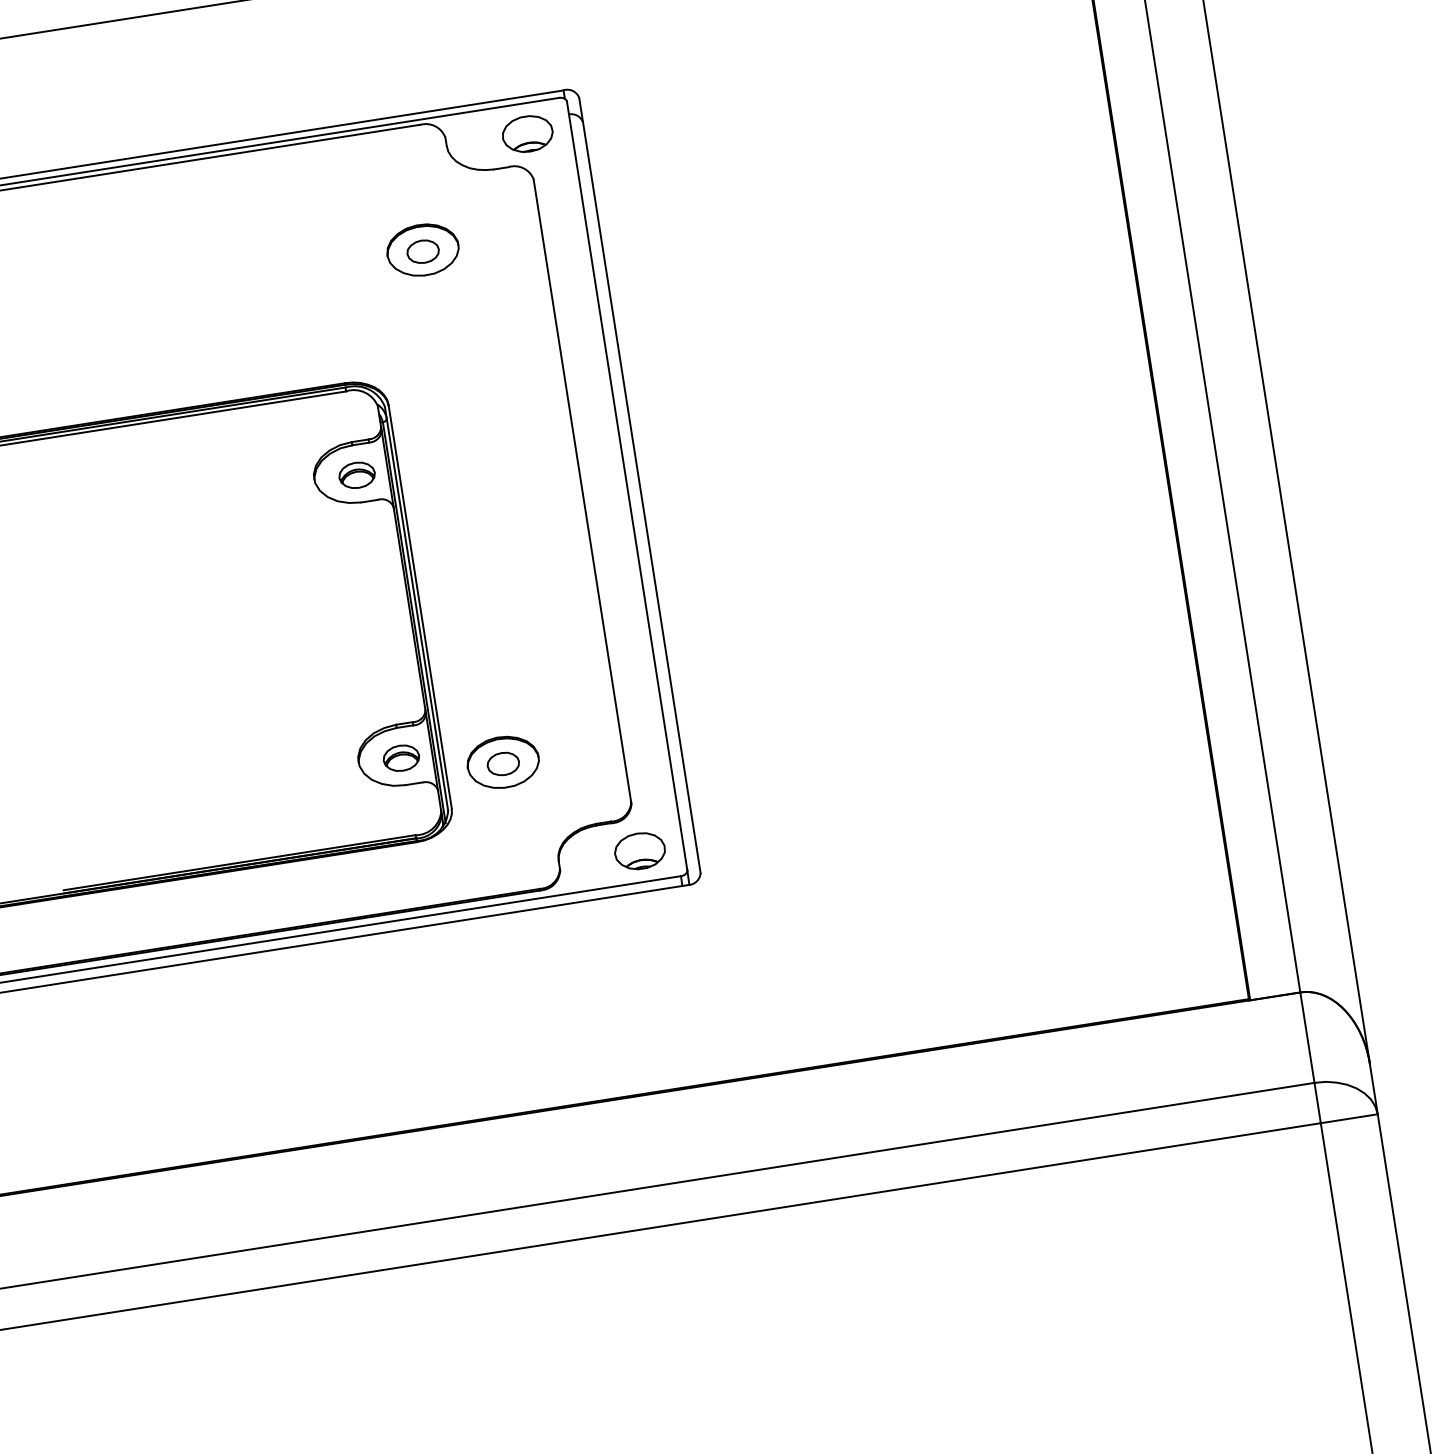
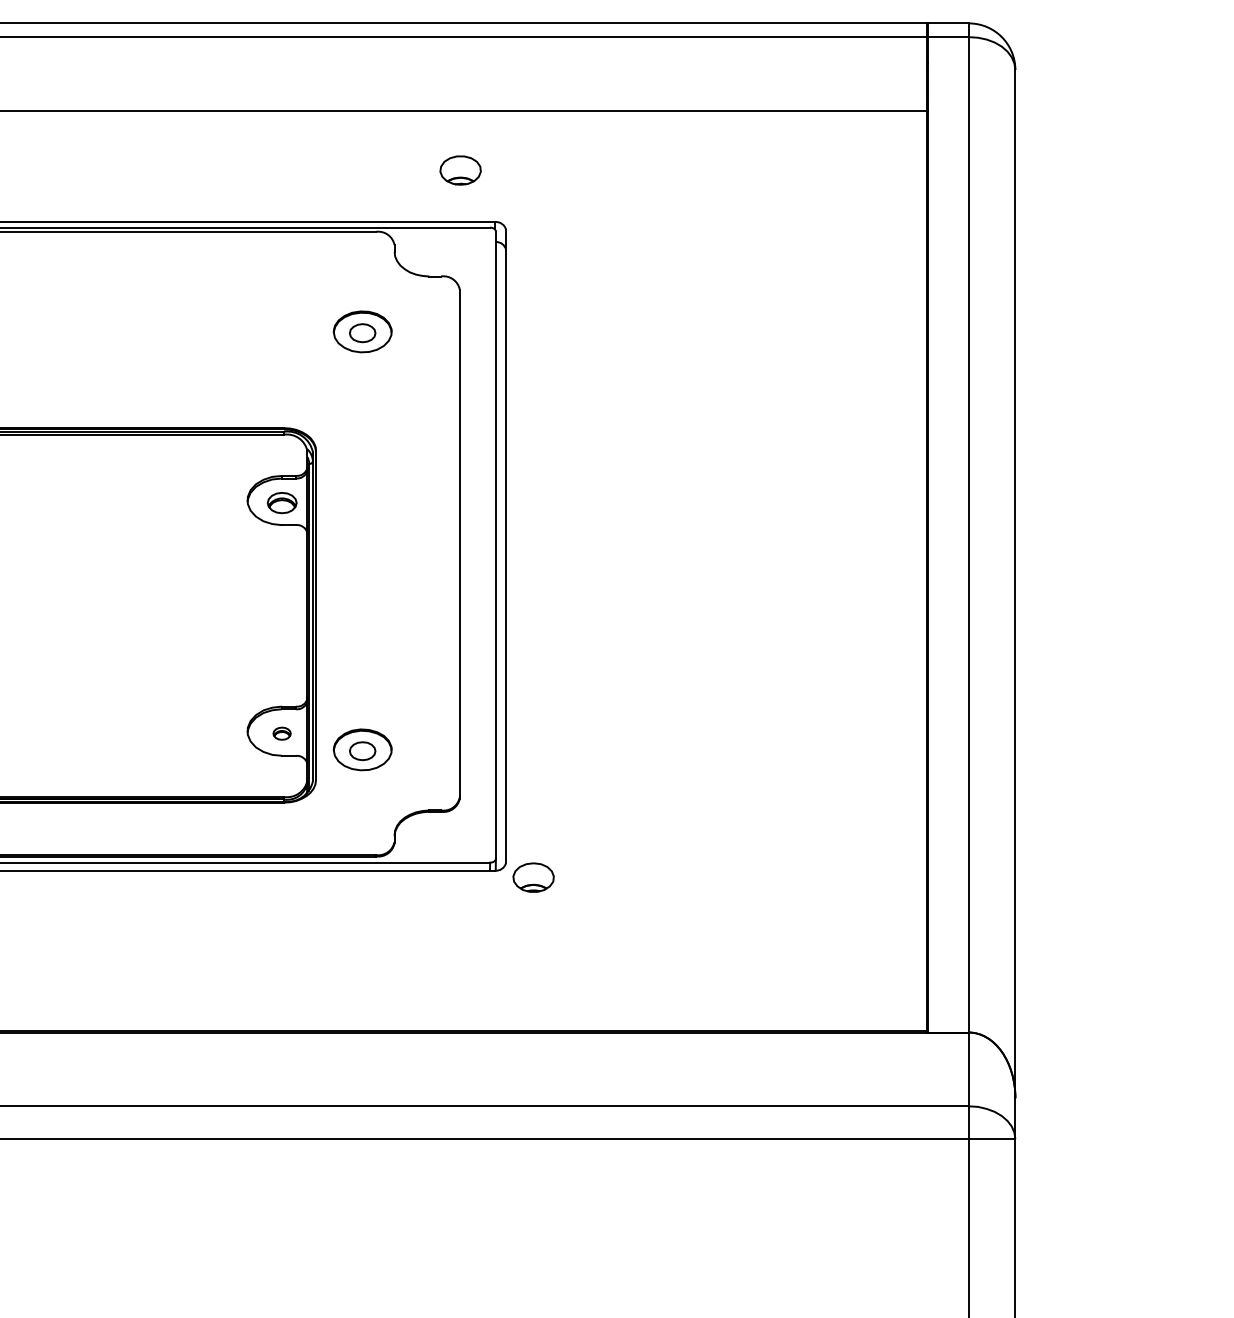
part: (527, 134) -> (460, 170), moved
part: (400, 757) -> (281, 733), size x0.6
part: (639, 851) -> (533, 877), moved

